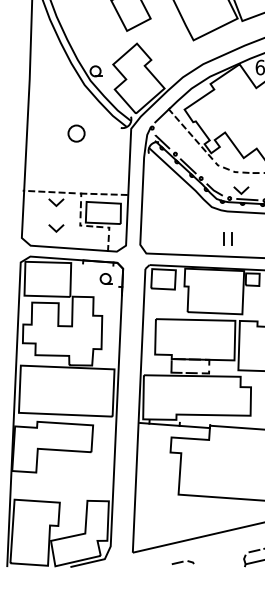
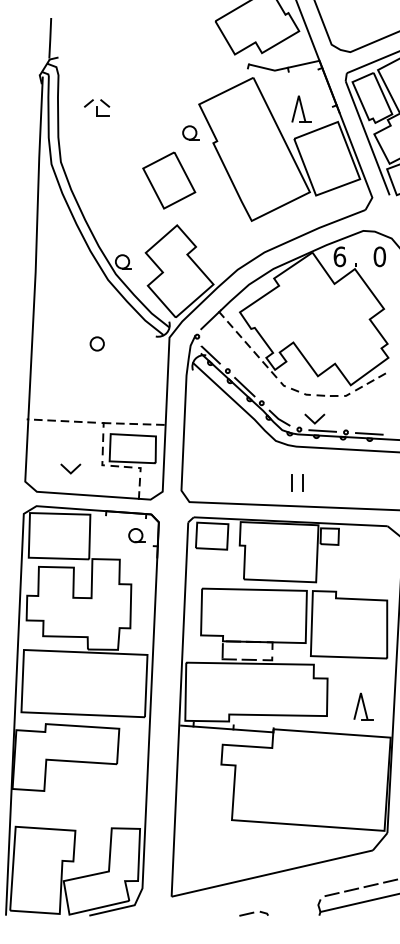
circle: (75, 133) -> (96, 343), size x0.62
line: (54, 203) -> (68, 435), removed
part: (182, 562) -> (253, 913), moved

